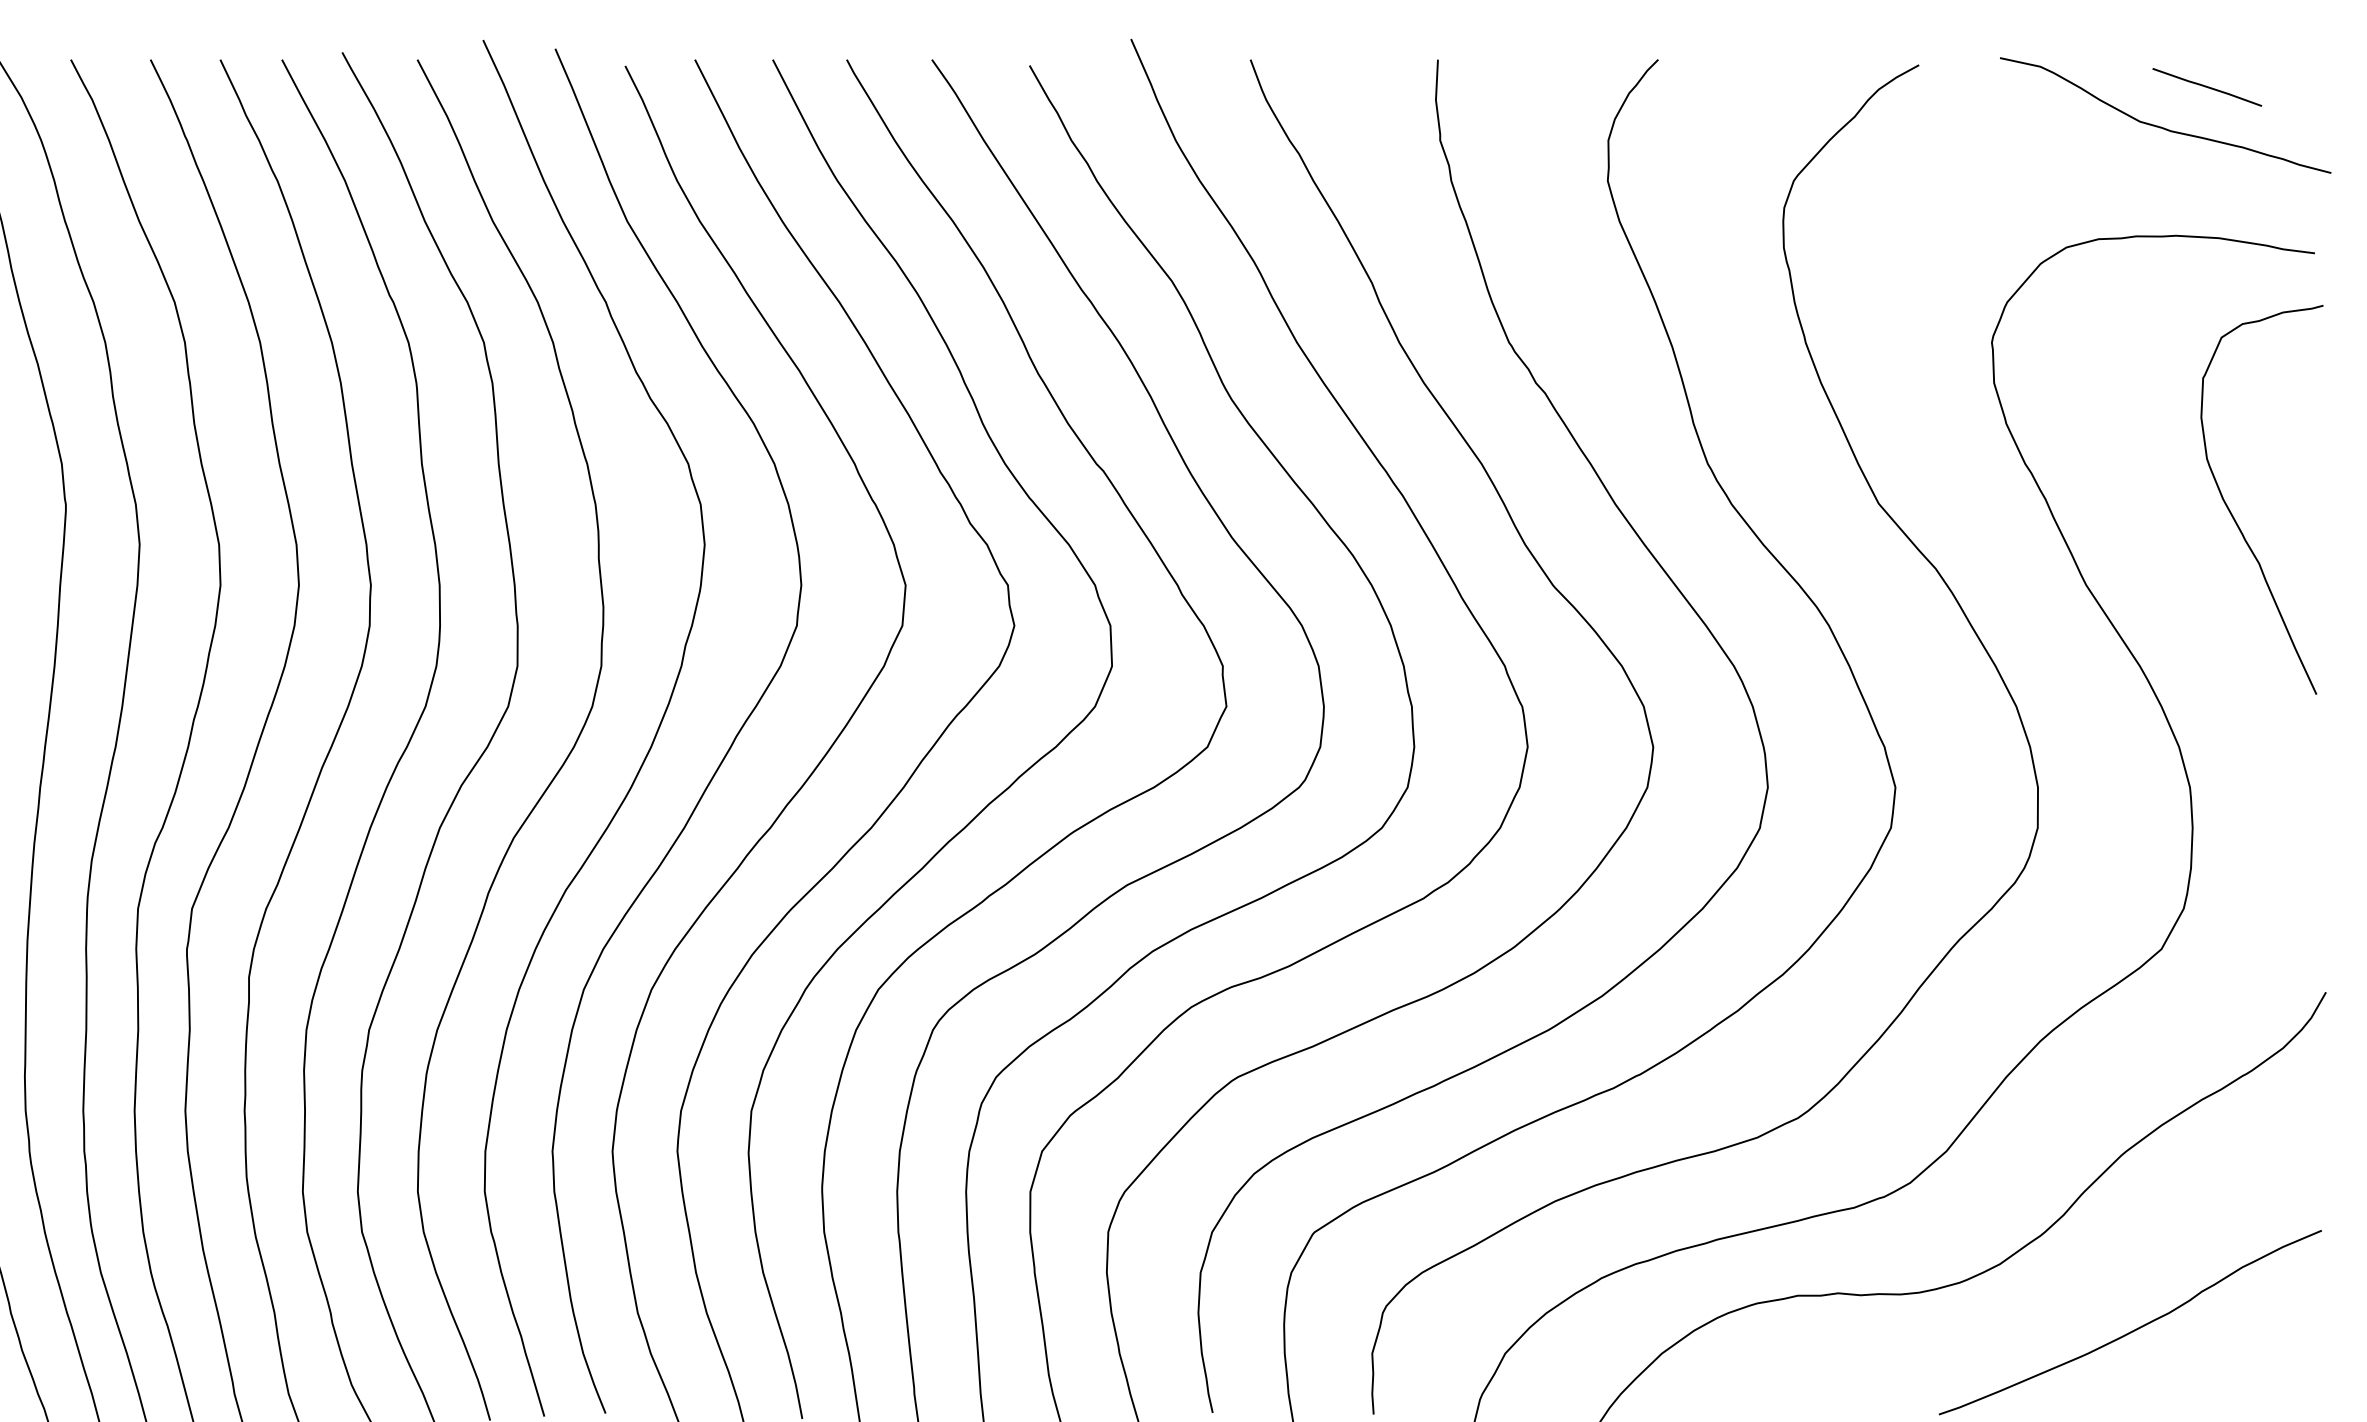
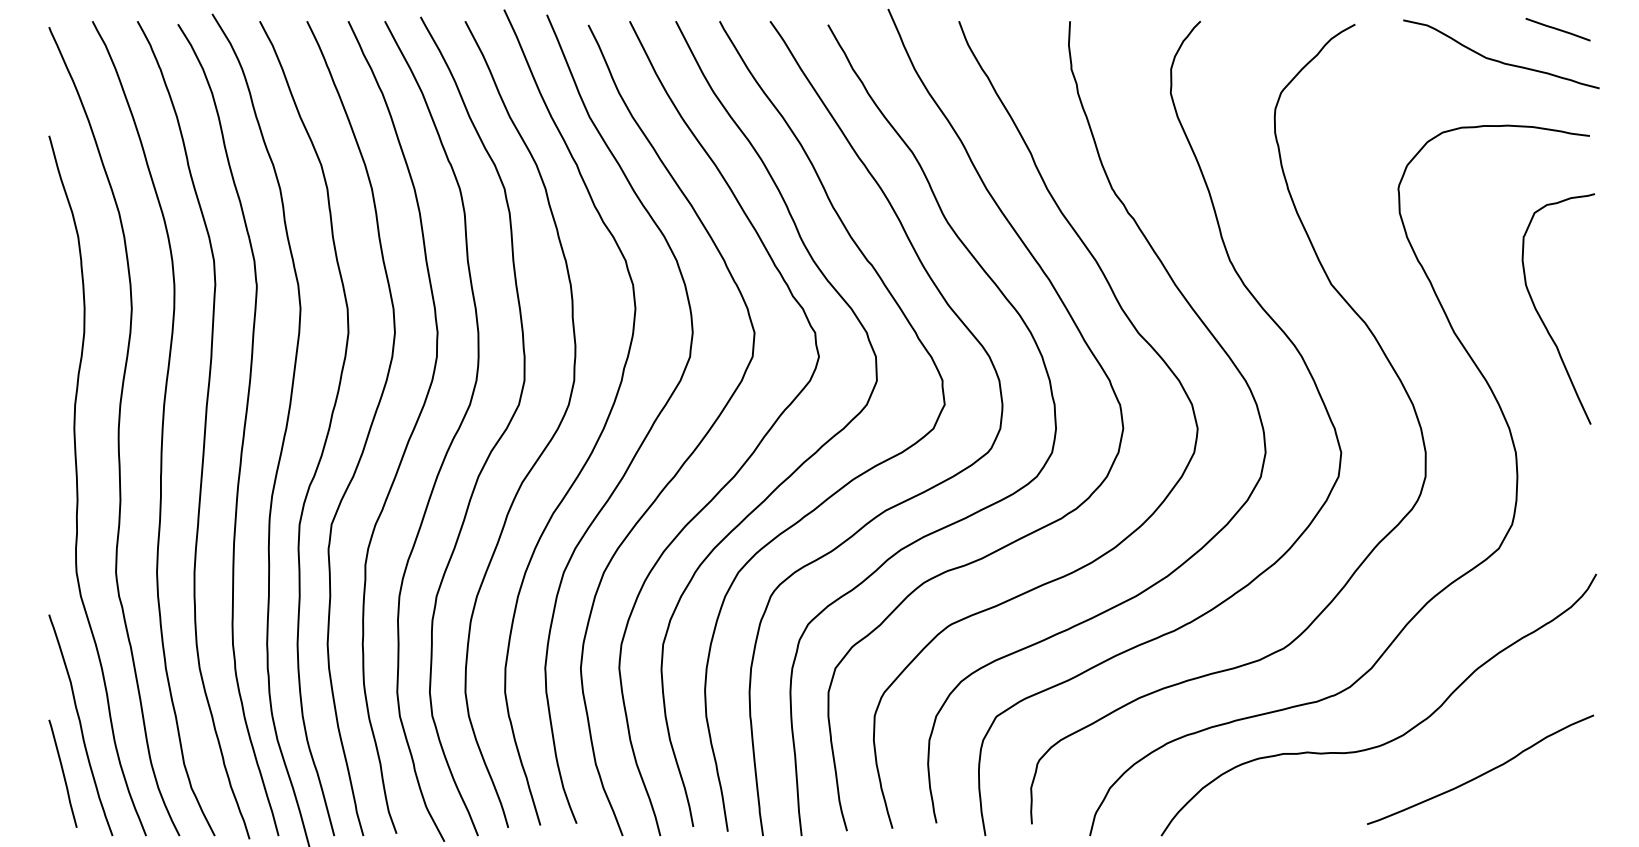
line: (2206, 87) -> (1557, 29), moved
curve: (2233, 513) -> (1541, 317), moved

